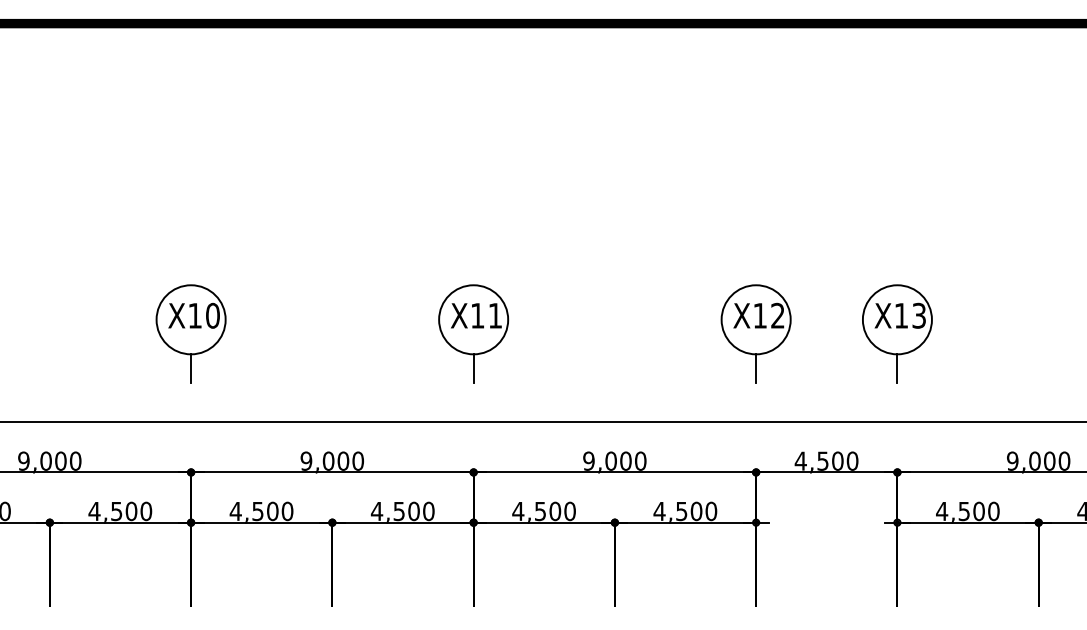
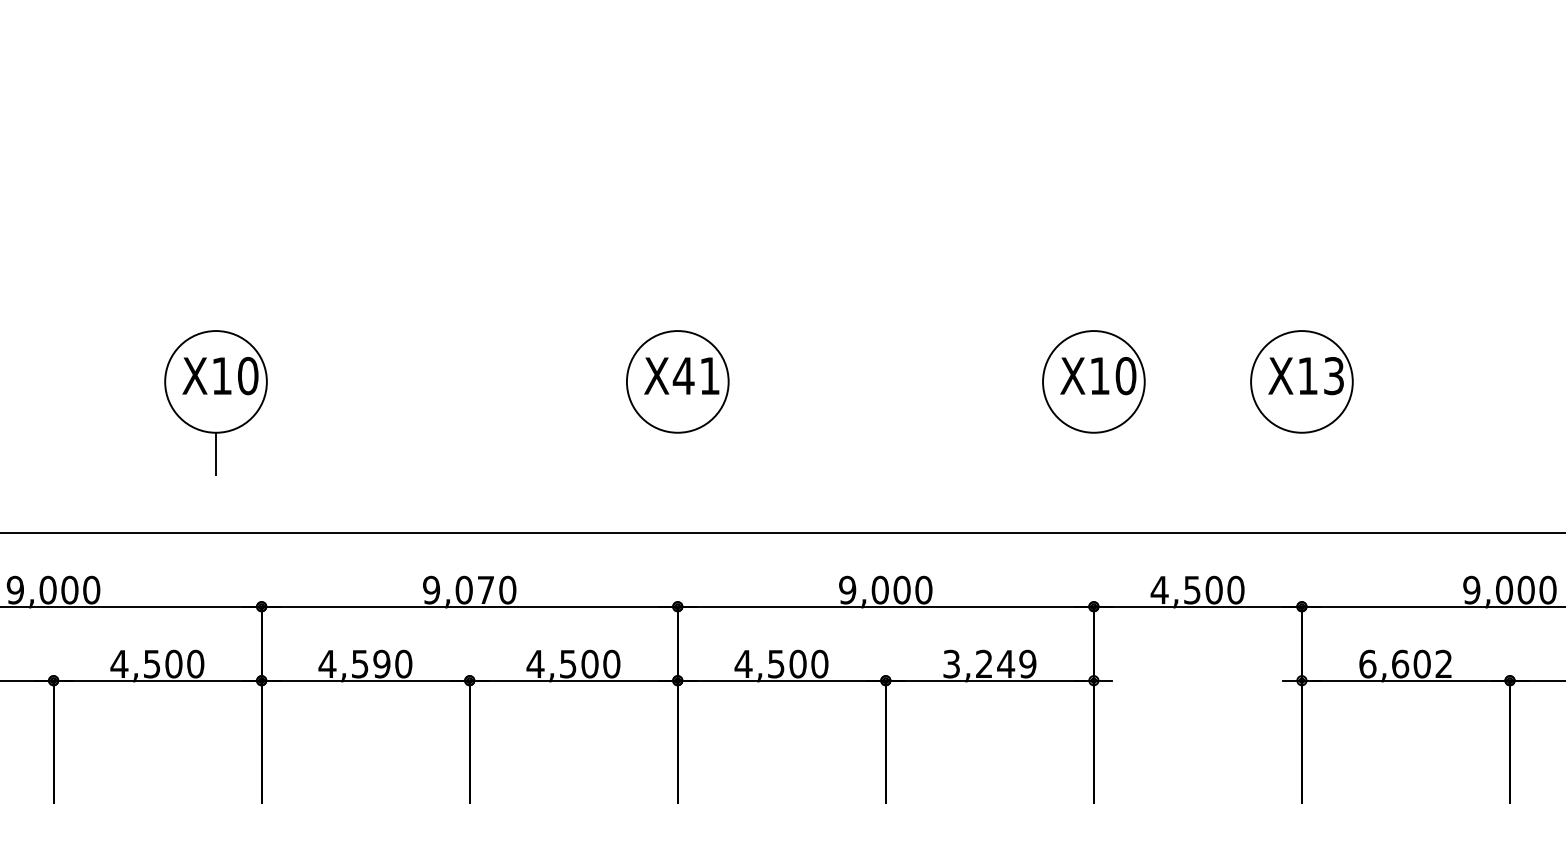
text: (477, 315) -> (683, 375), X11 -> X41
text: (777, 315) -> (1125, 375), X12 -> X10
part: (190, 333) -> (215, 402), moved
line: (473, 368) -> (677, 453), removed
line: (756, 368) -> (1094, 453), removed
line: (897, 368) -> (1302, 453), removed
text: (343, 460) -> (486, 589), 9,000 -> 9,070
text: (272, 511) -> (381, 664), 4,500 -> 4,590
text: (685, 511) -> (989, 664), 4,500 -> 3,249
text: (967, 511) -> (1405, 664), 4,500 -> 6,602

